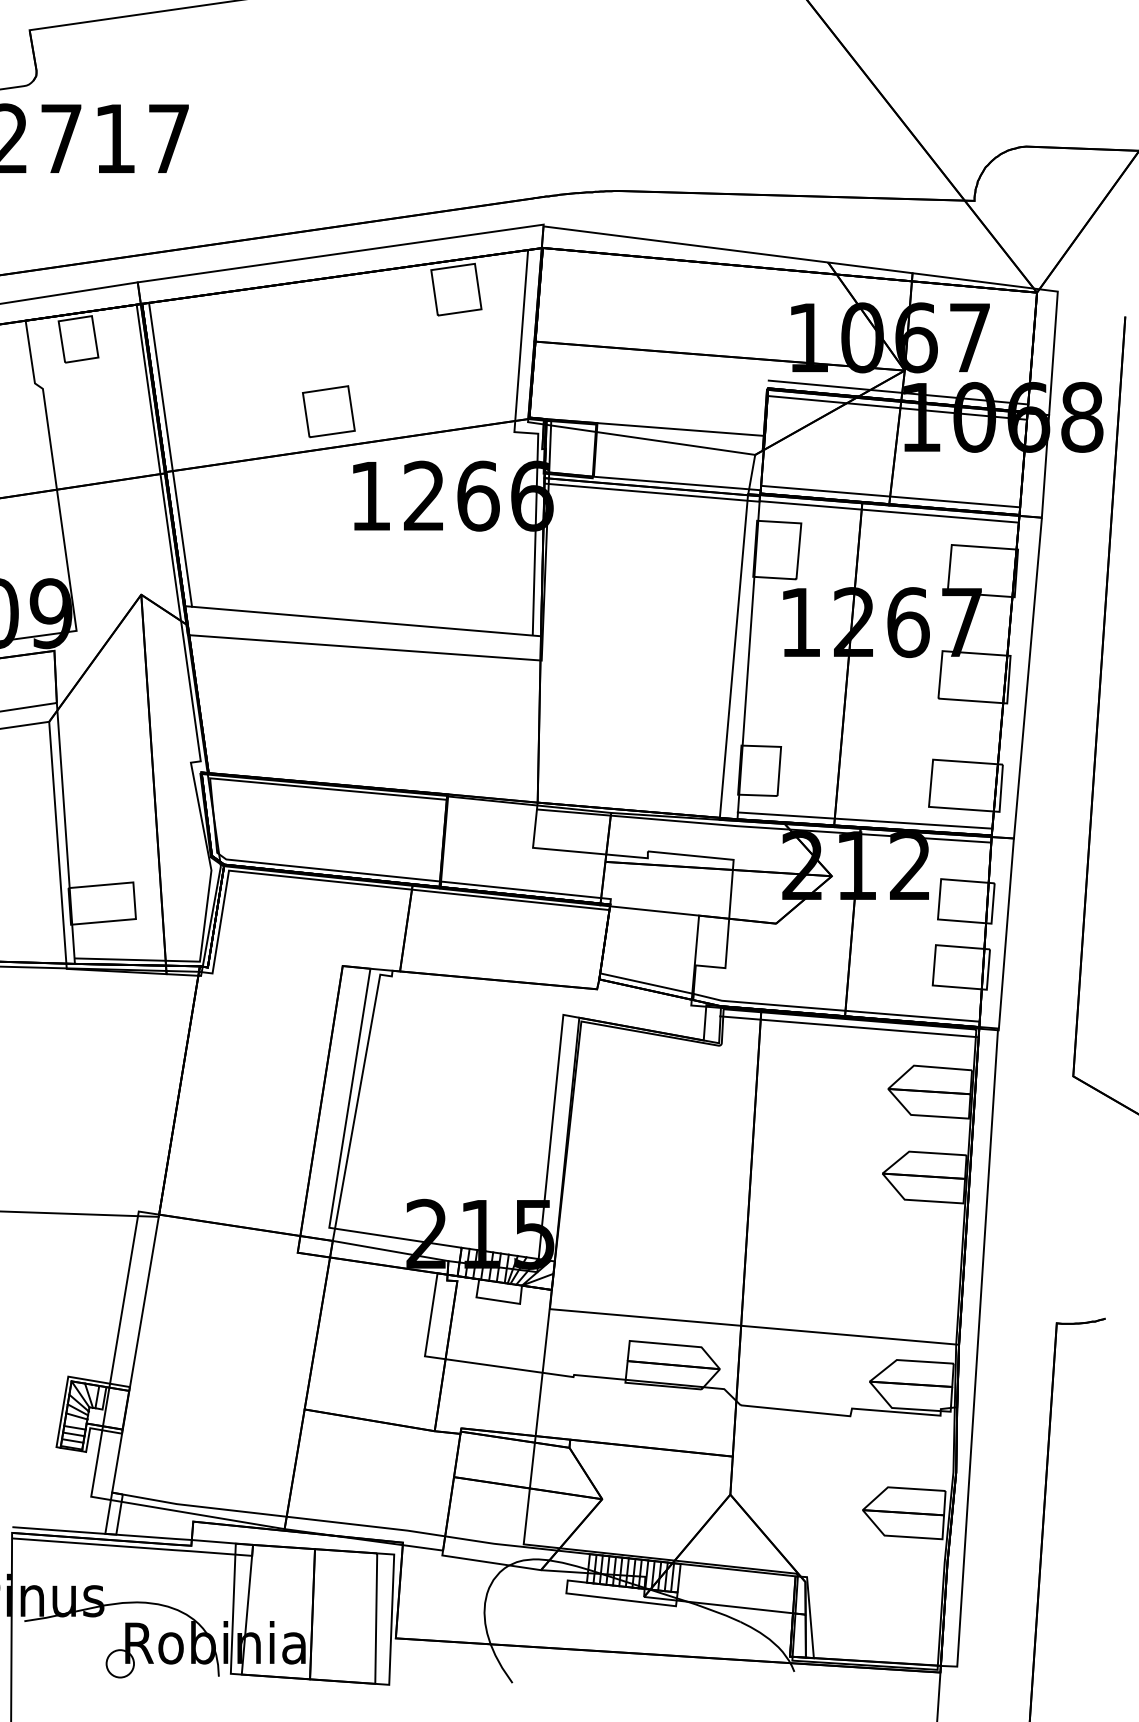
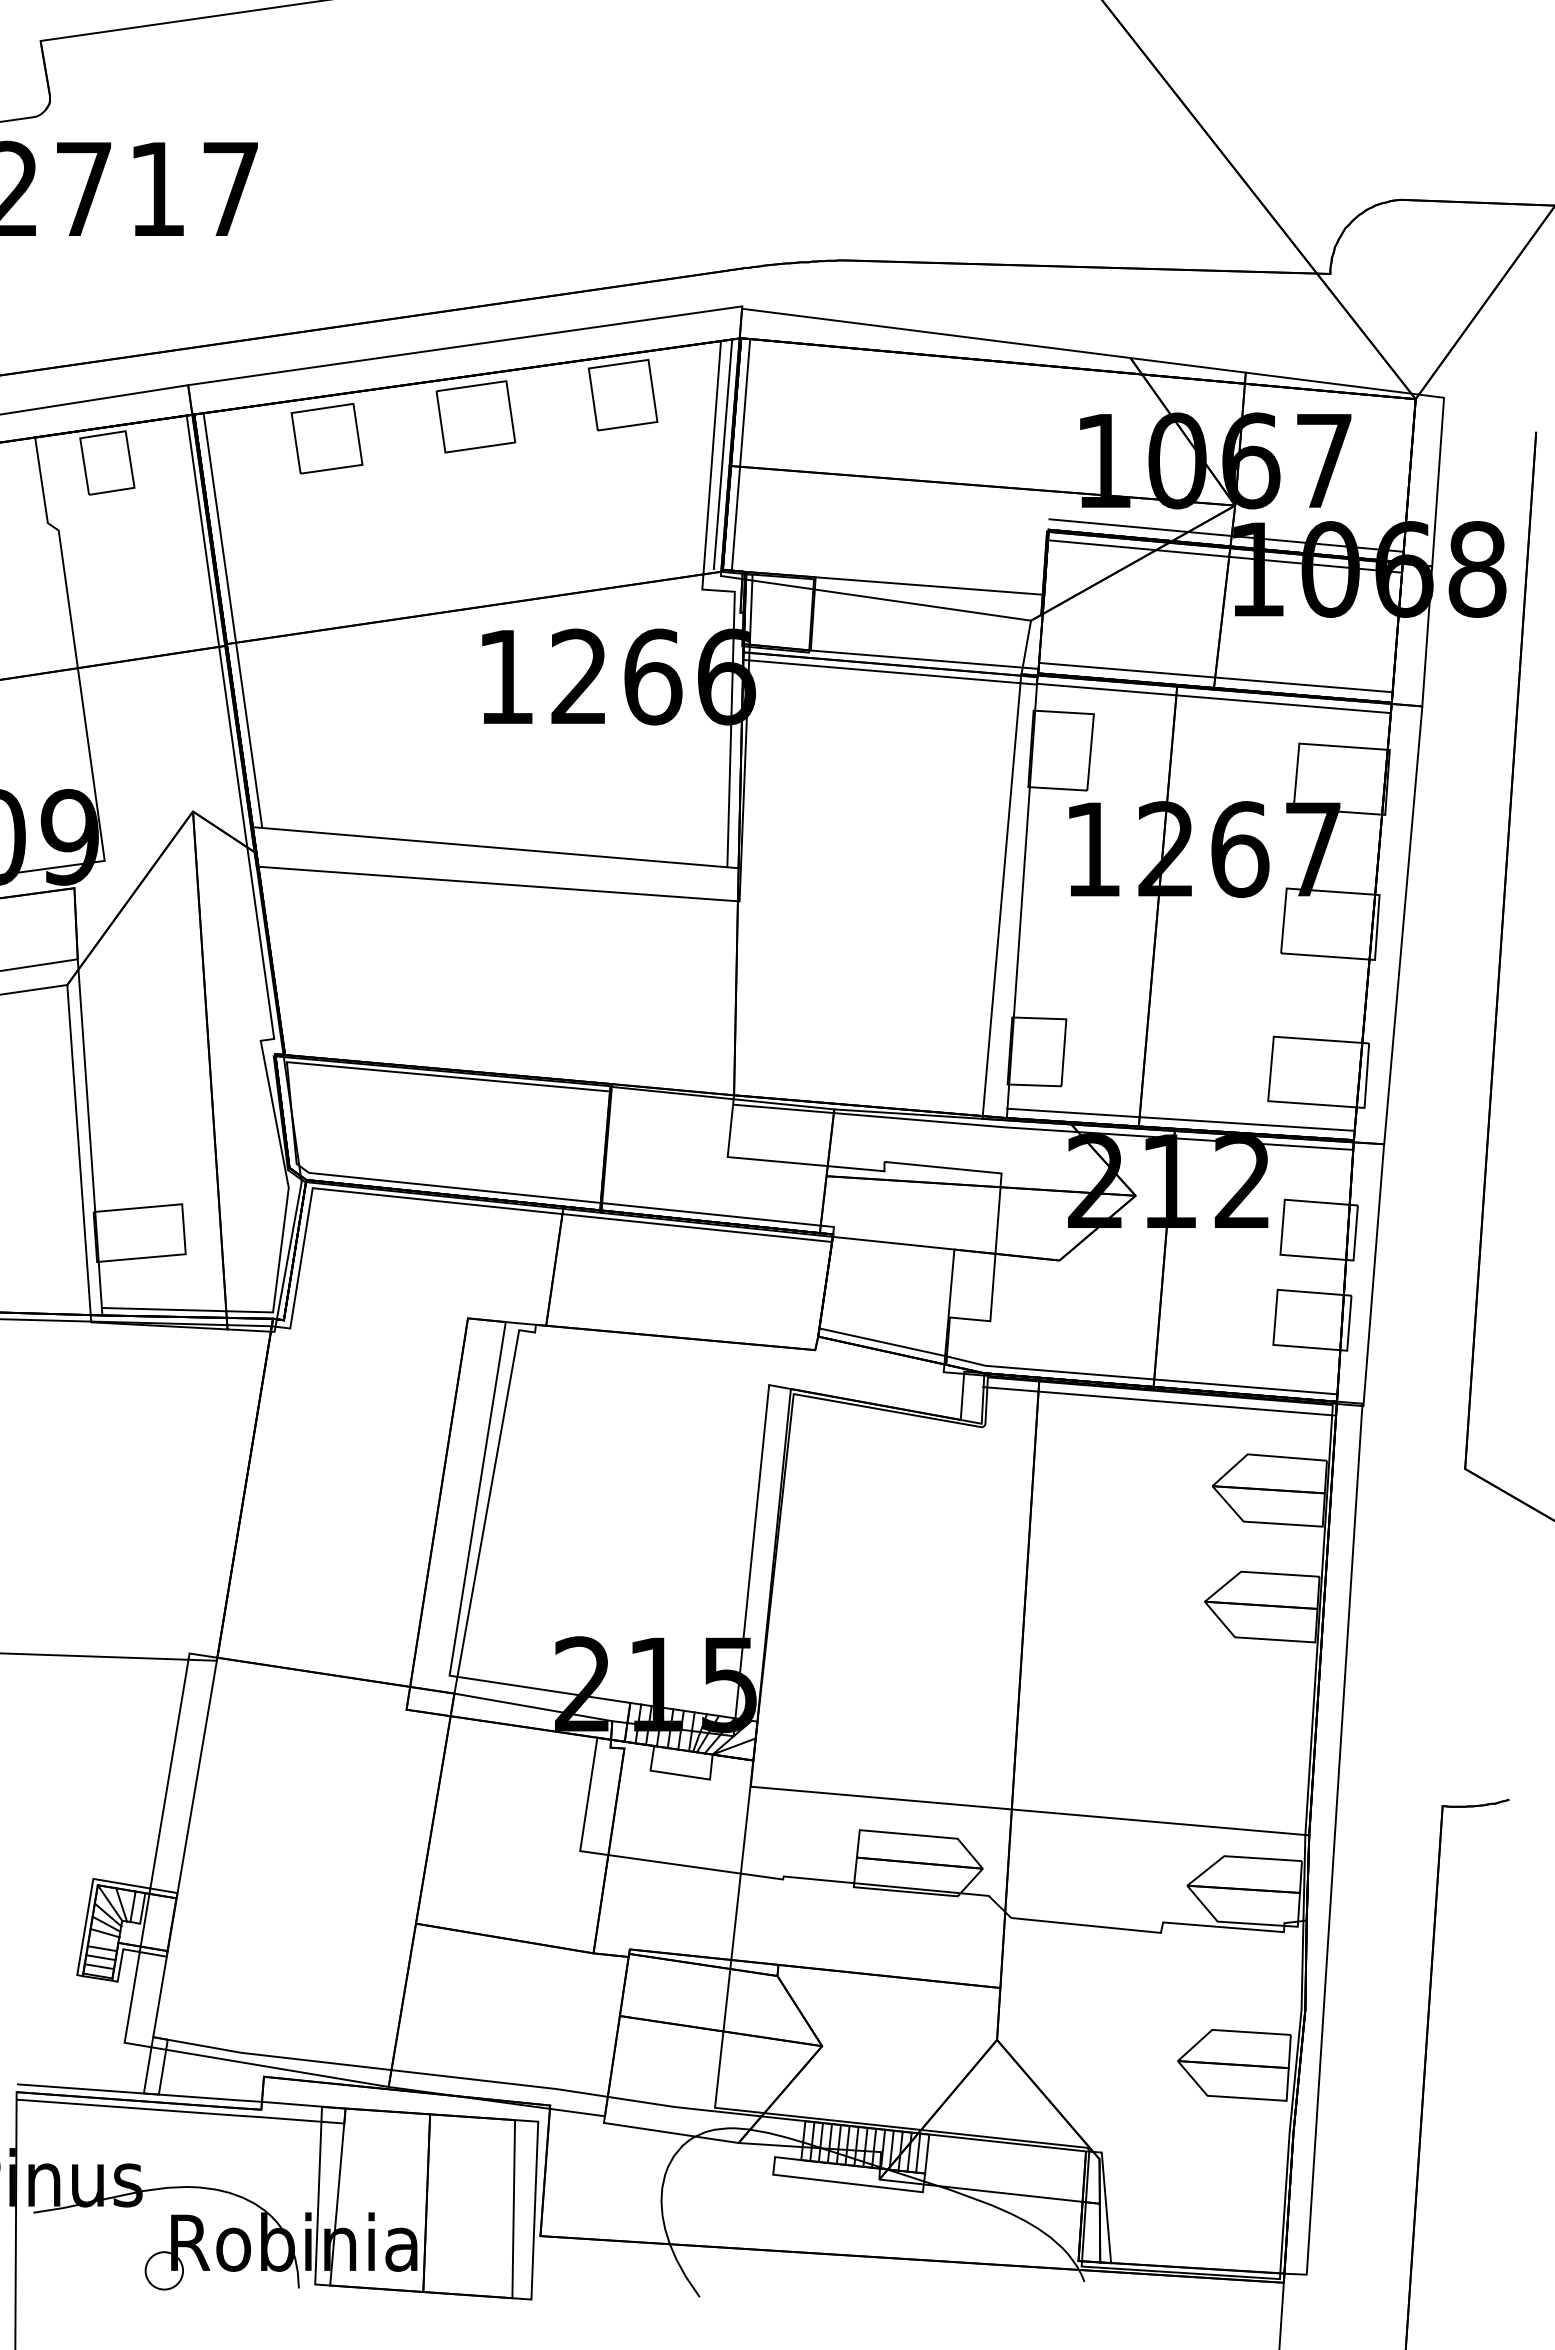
part: (348, 305) -> (475, 416), added
line: (529, 332) -> (722, 453), added
line: (542, 333) -> (740, 454), added
part: (328, 411) -> (326, 438), moved

